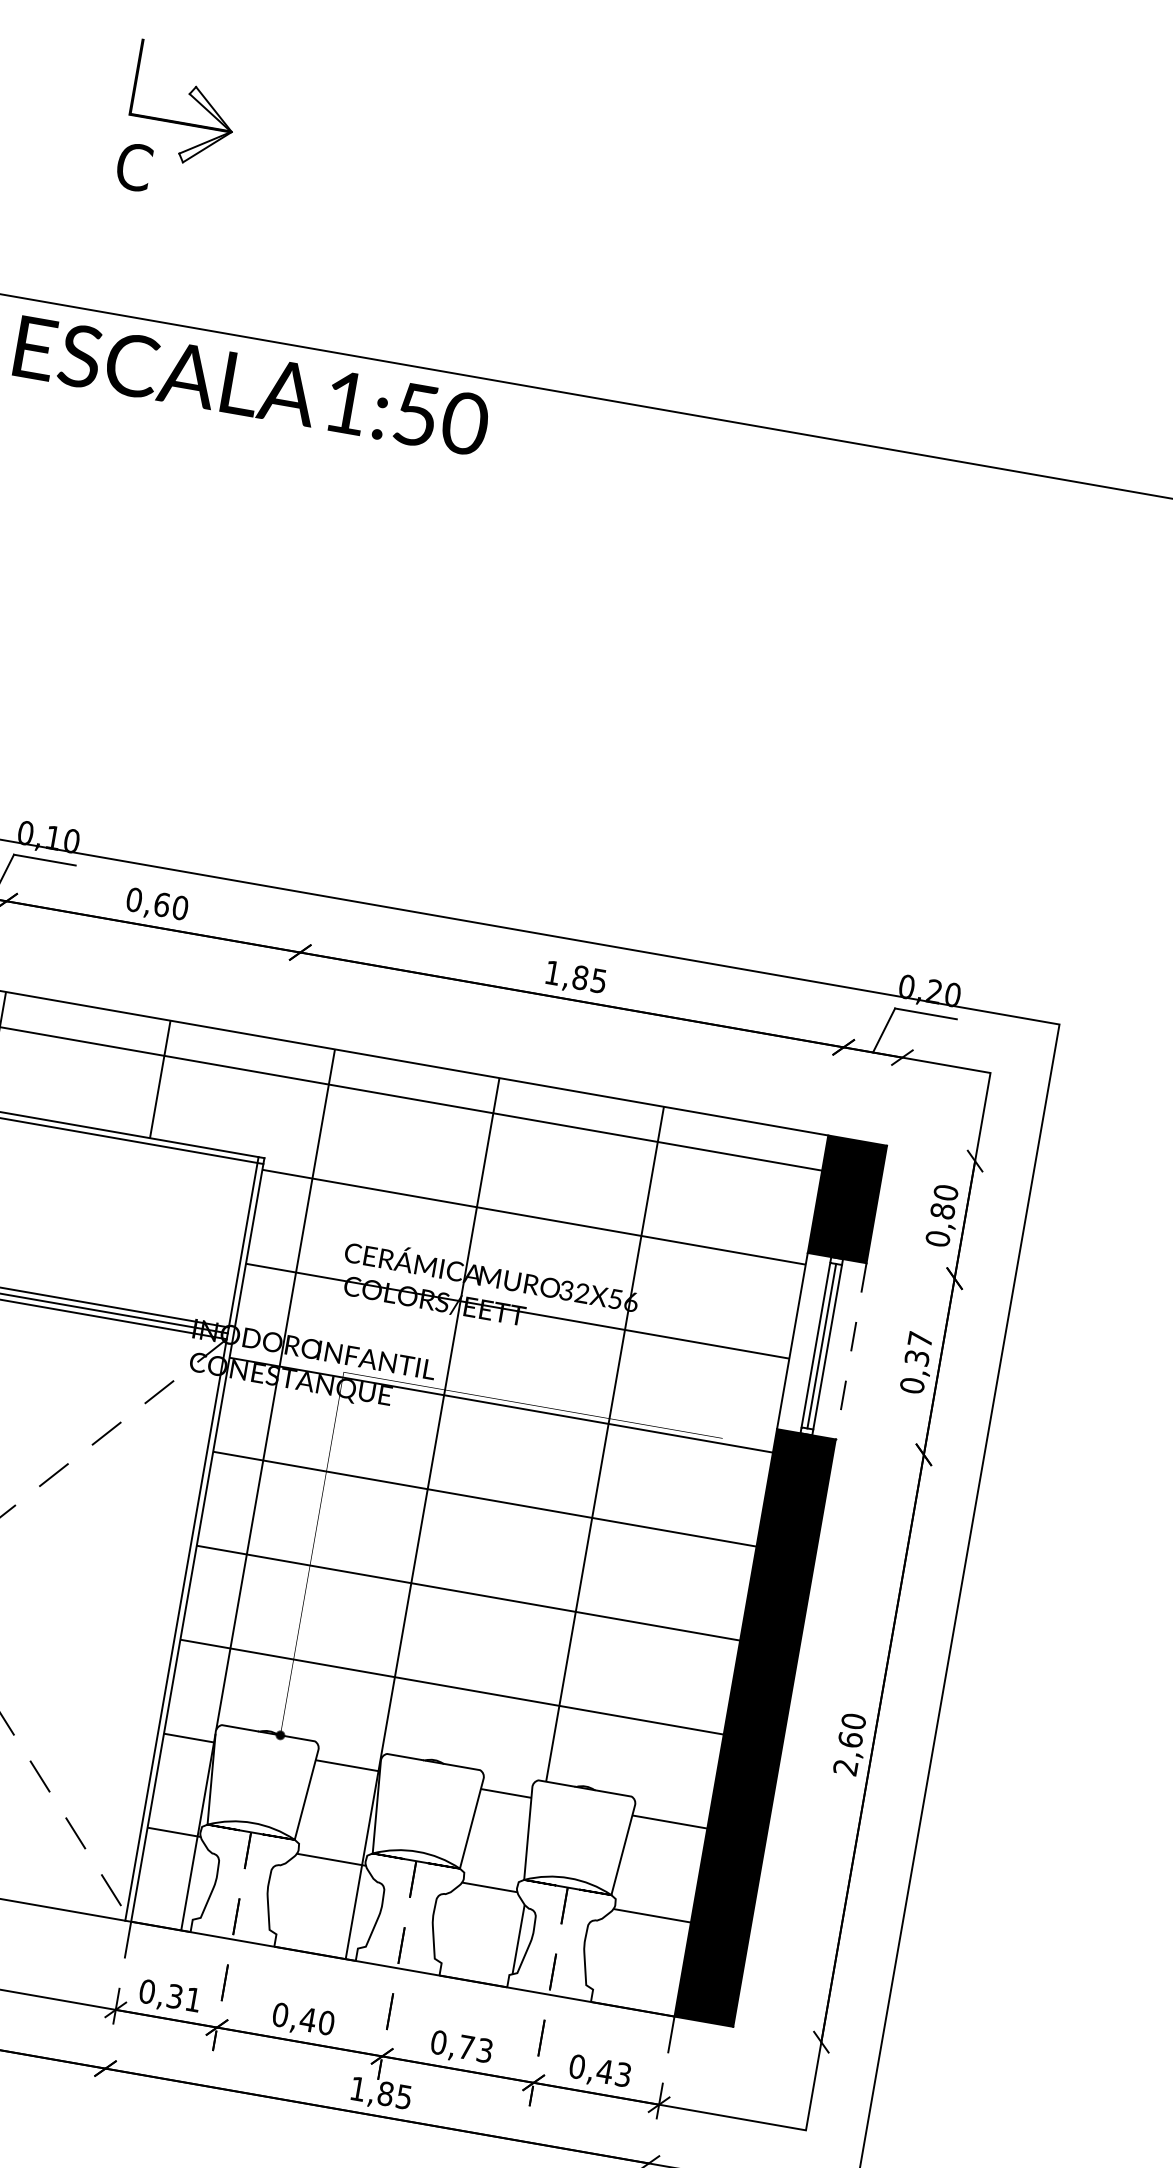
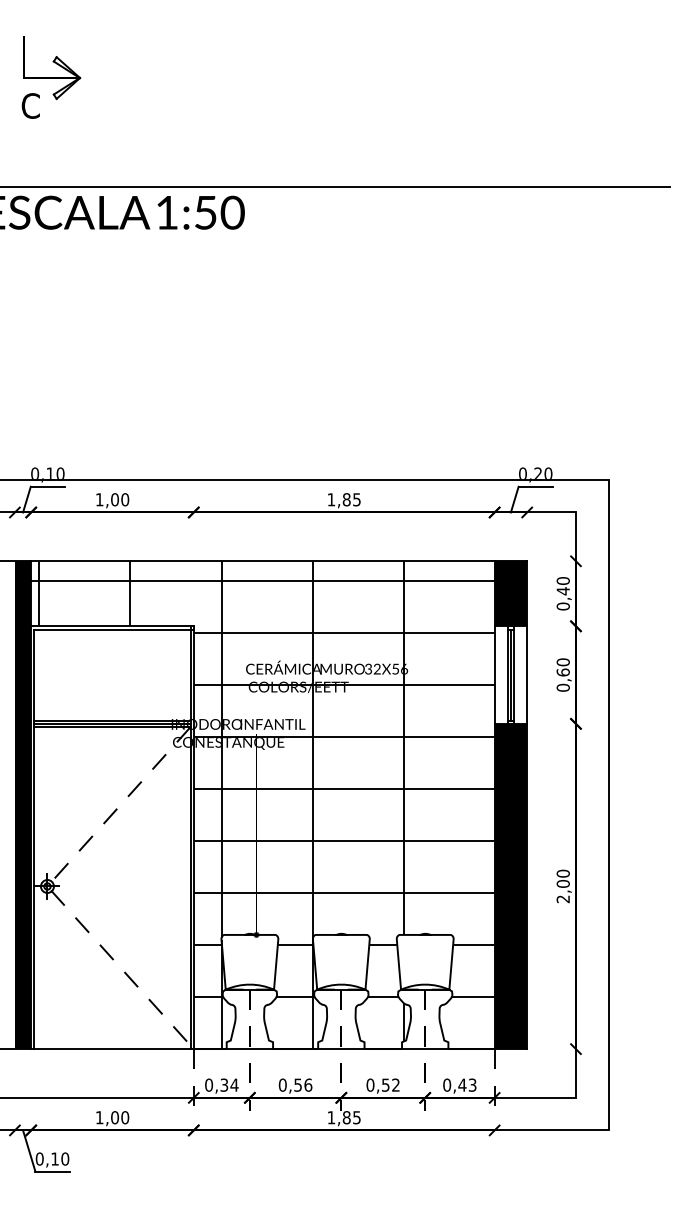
text: (148, 901) -> (107, 499), 0,60 -> 1,00
text: (941, 1211) -> (562, 591), 0,80 -> 0,40
text: (917, 1348) -> (562, 667), 0,37 -> 0,60
line: (851, 1352) -> (527, 675), dashed -> solid
text: (849, 1738) -> (562, 883), 2,60 -> 2,00
text: (193, 1998) -> (234, 1084), 0,31 -> 0,34
text: (316, 2019) -> (302, 1084), 0,40 -> 0,56
text: (475, 2047) -> (390, 1084), 0,73 -> 0,52

